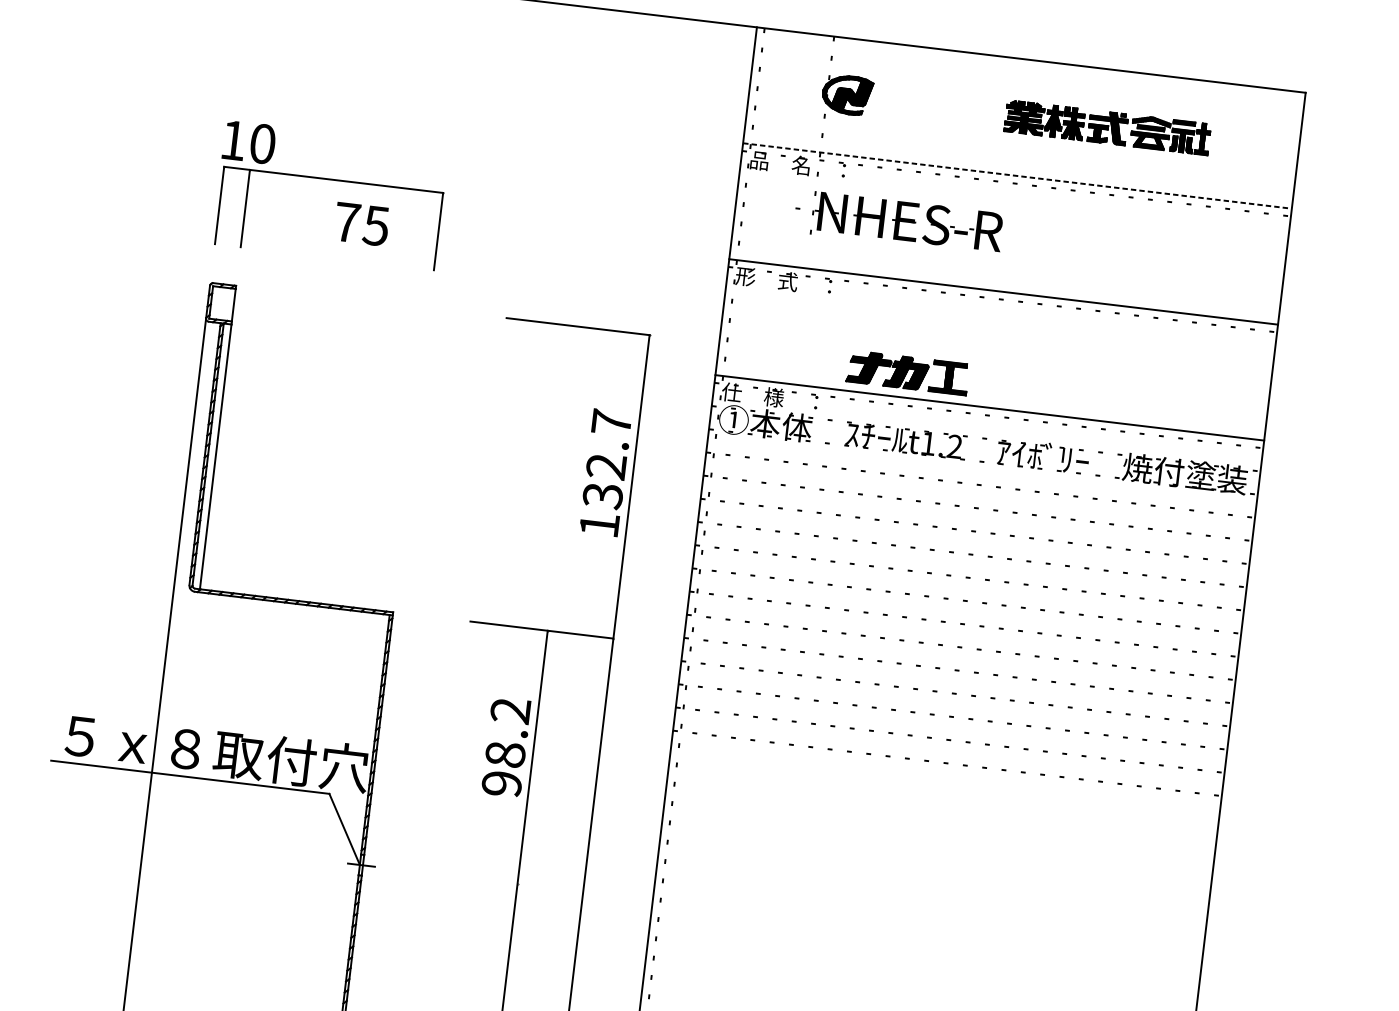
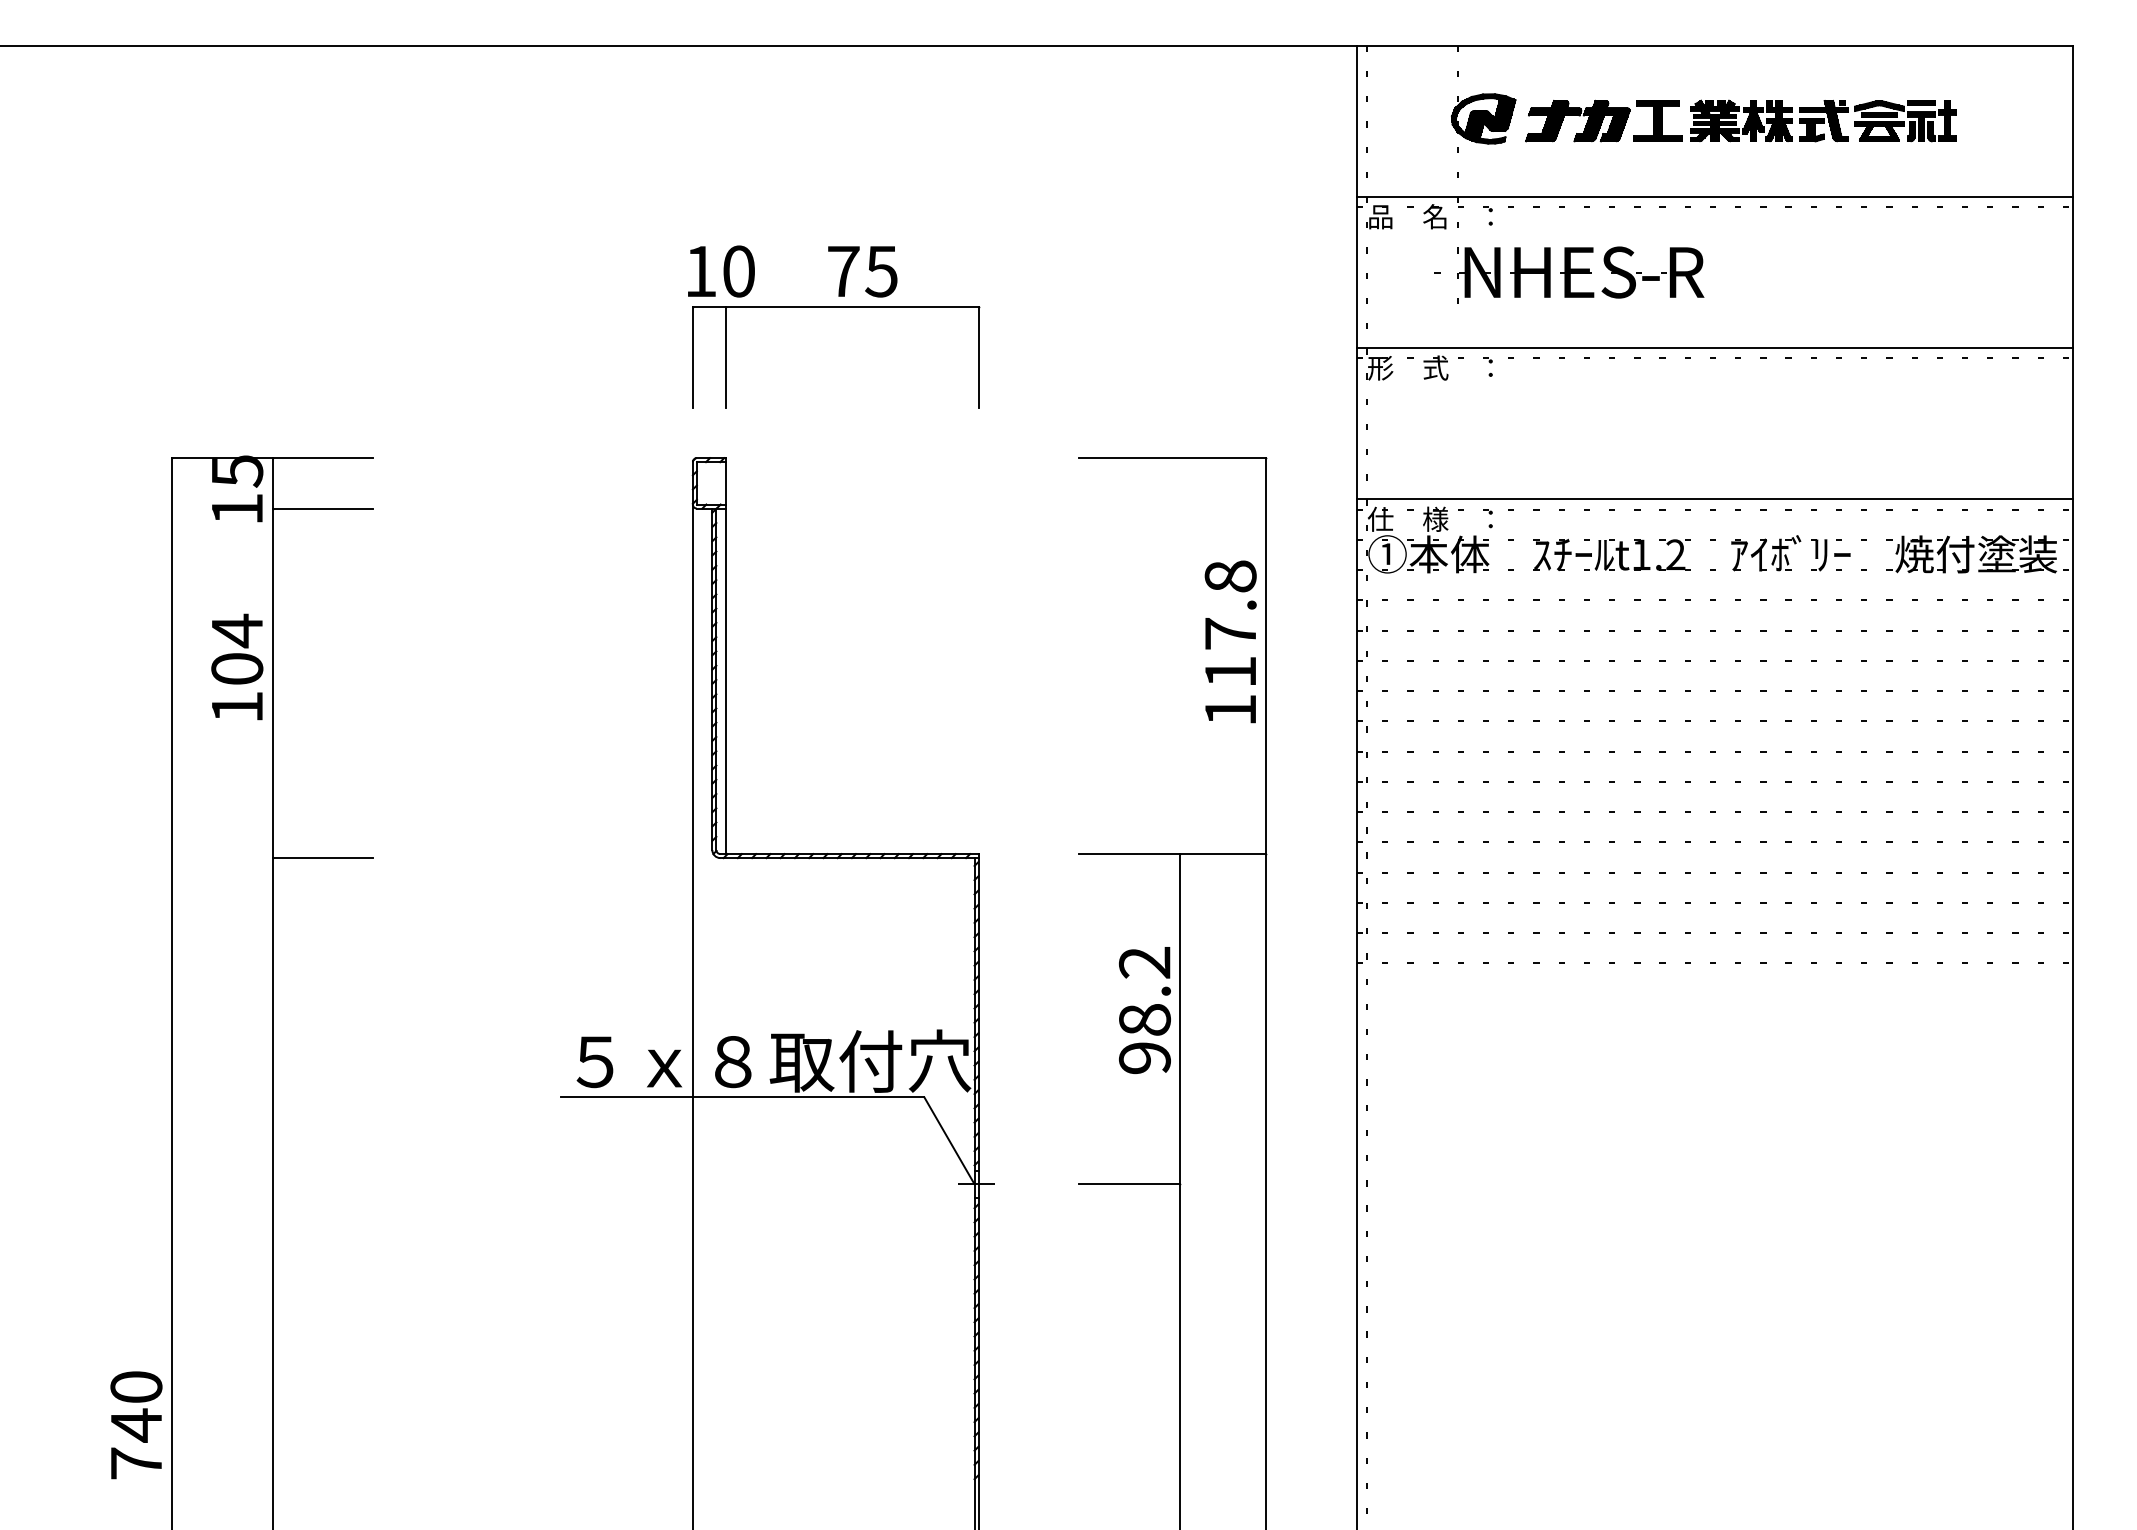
line: (1018, 175) -> (1715, 196), dashed -> solid
text: (361, 224) -> (862, 271), moved
part: (907, 372) -> (1603, 120), moved
text: (607, 459) -> (1230, 624), 132.7 -> 117.8
line: (478, 879) -> (1129, 1184), added

